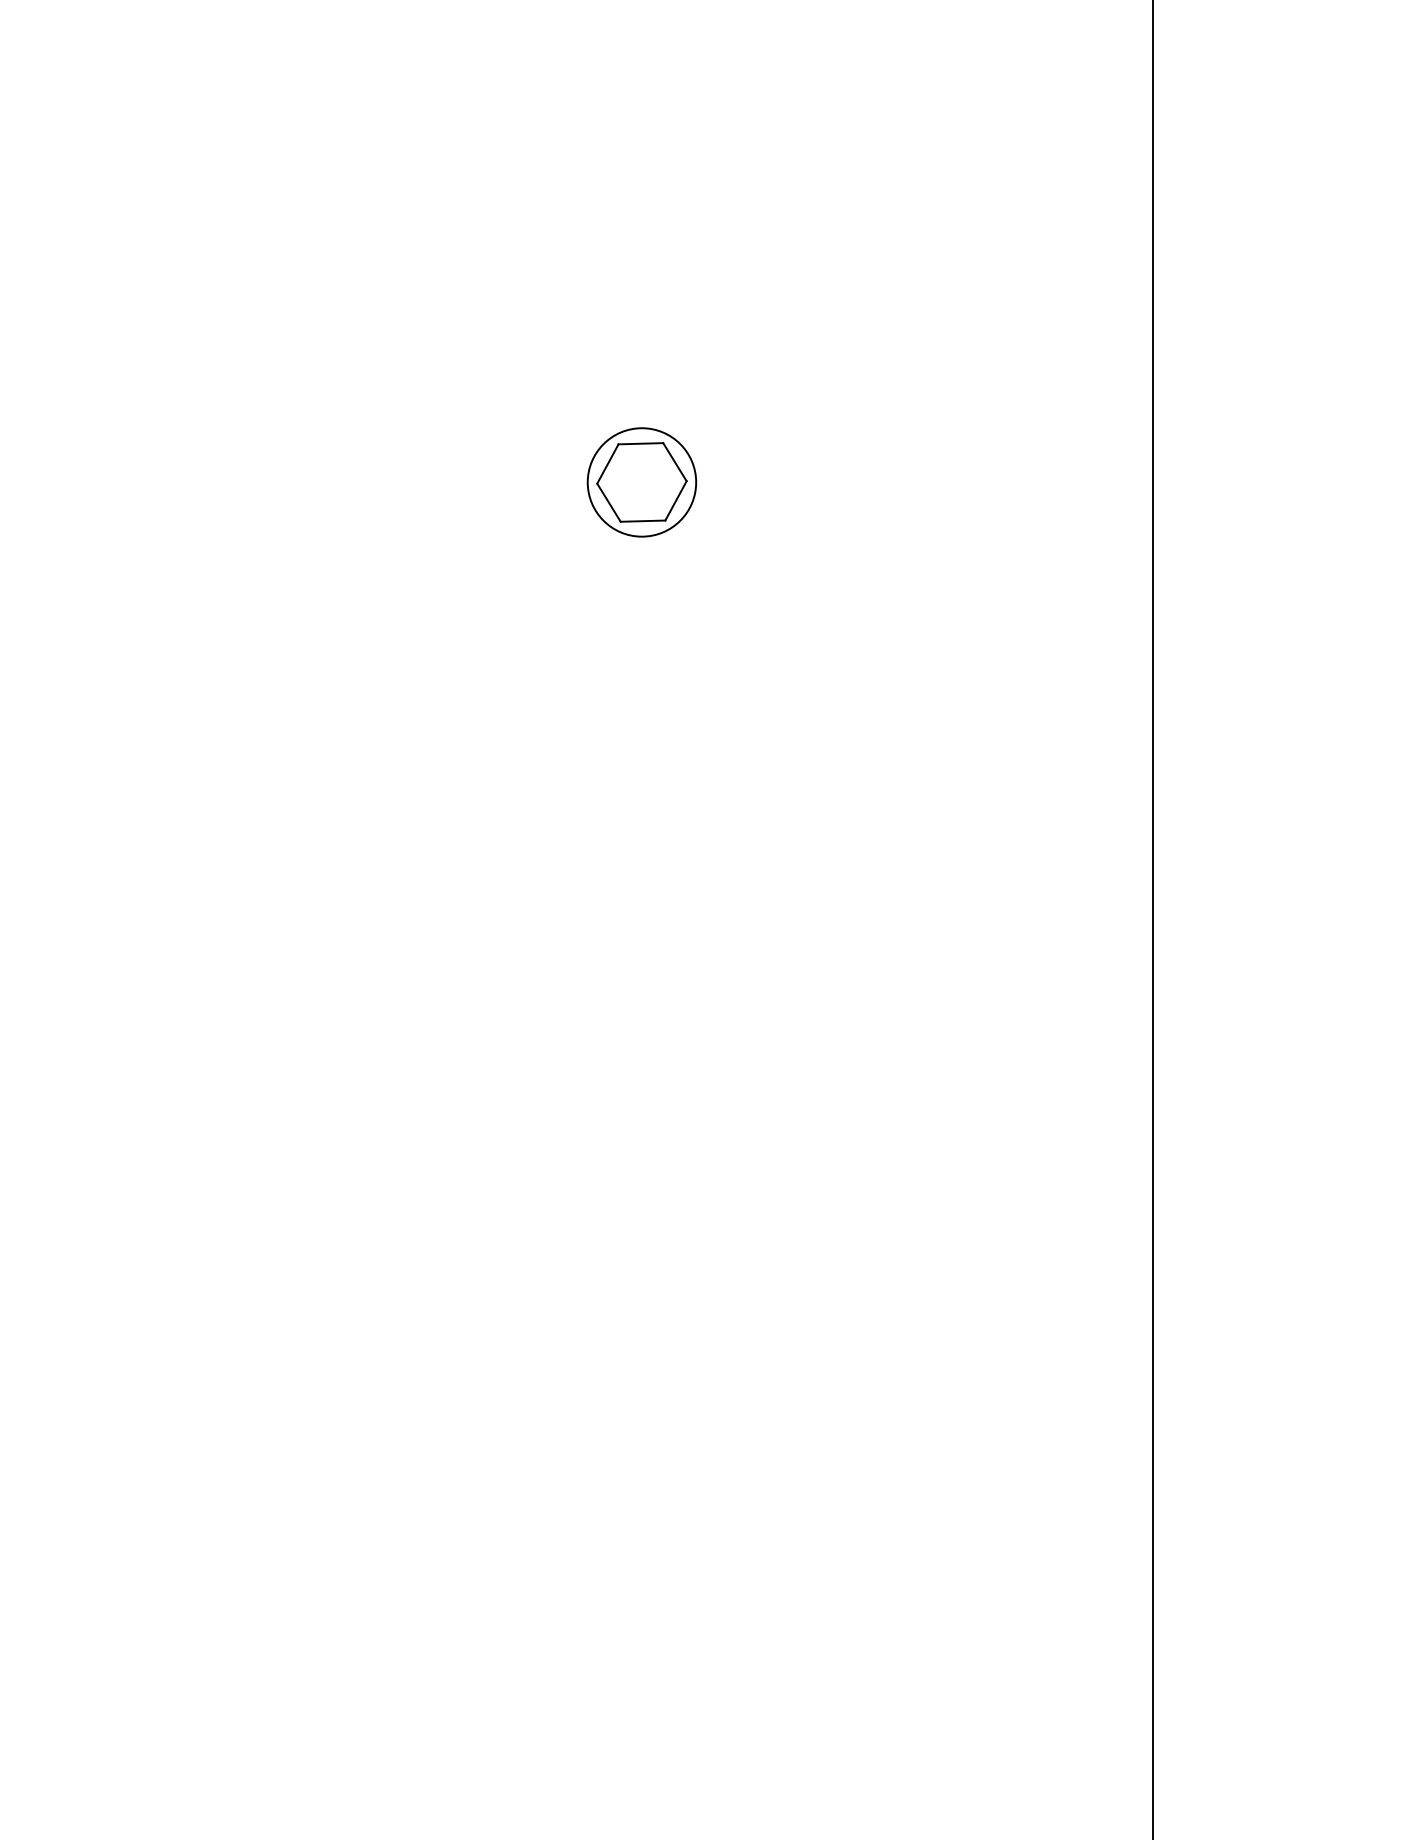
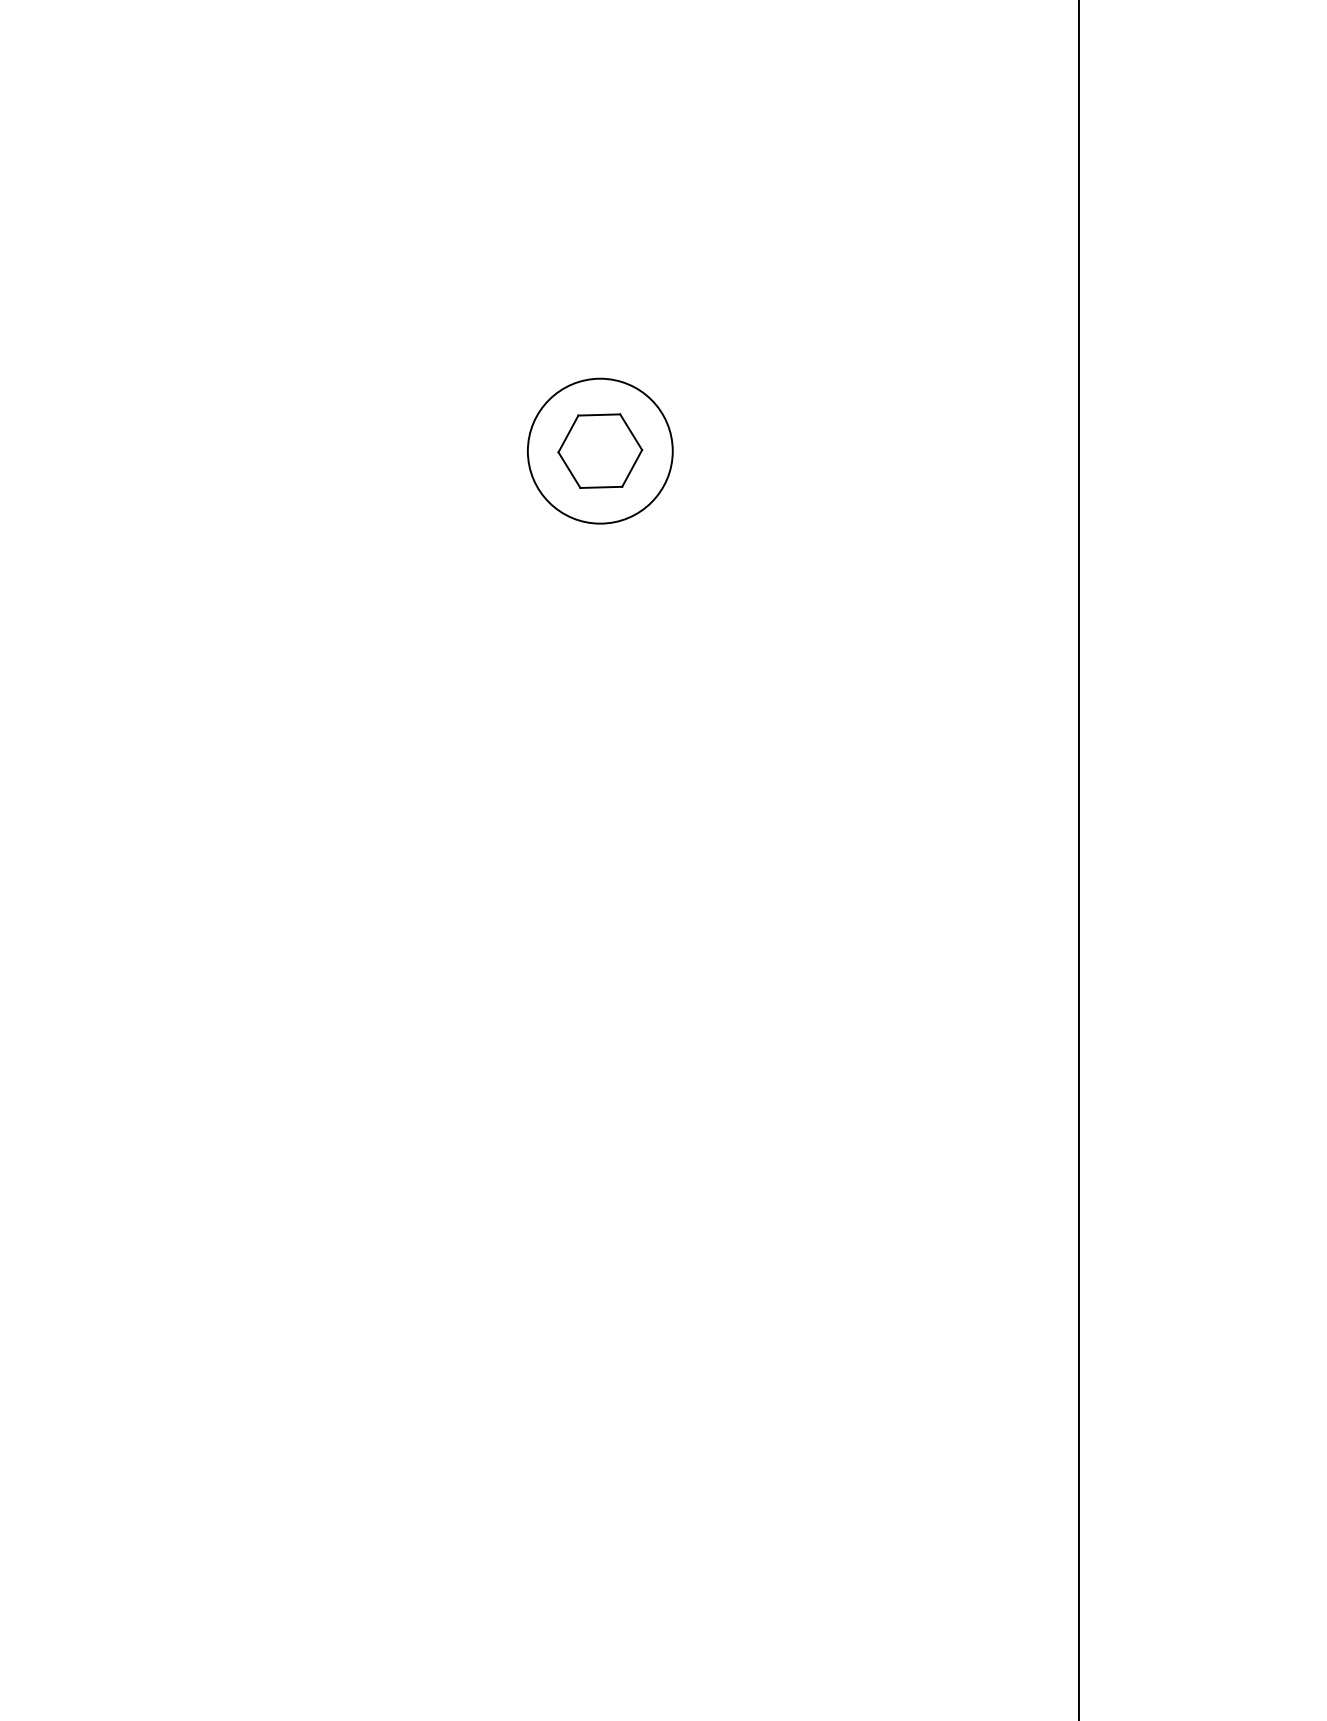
circle: (641, 481) -> (599, 450), size x1.43

